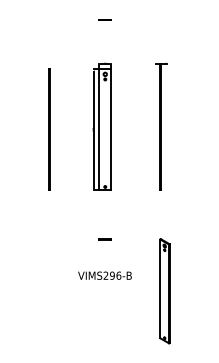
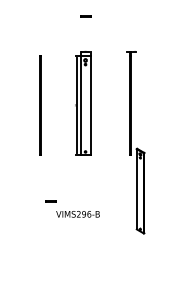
line: (104, 239) -> (50, 201), moved
text: (104, 275) -> (77, 214), moved
part: (164, 291) -> (140, 191), moved

